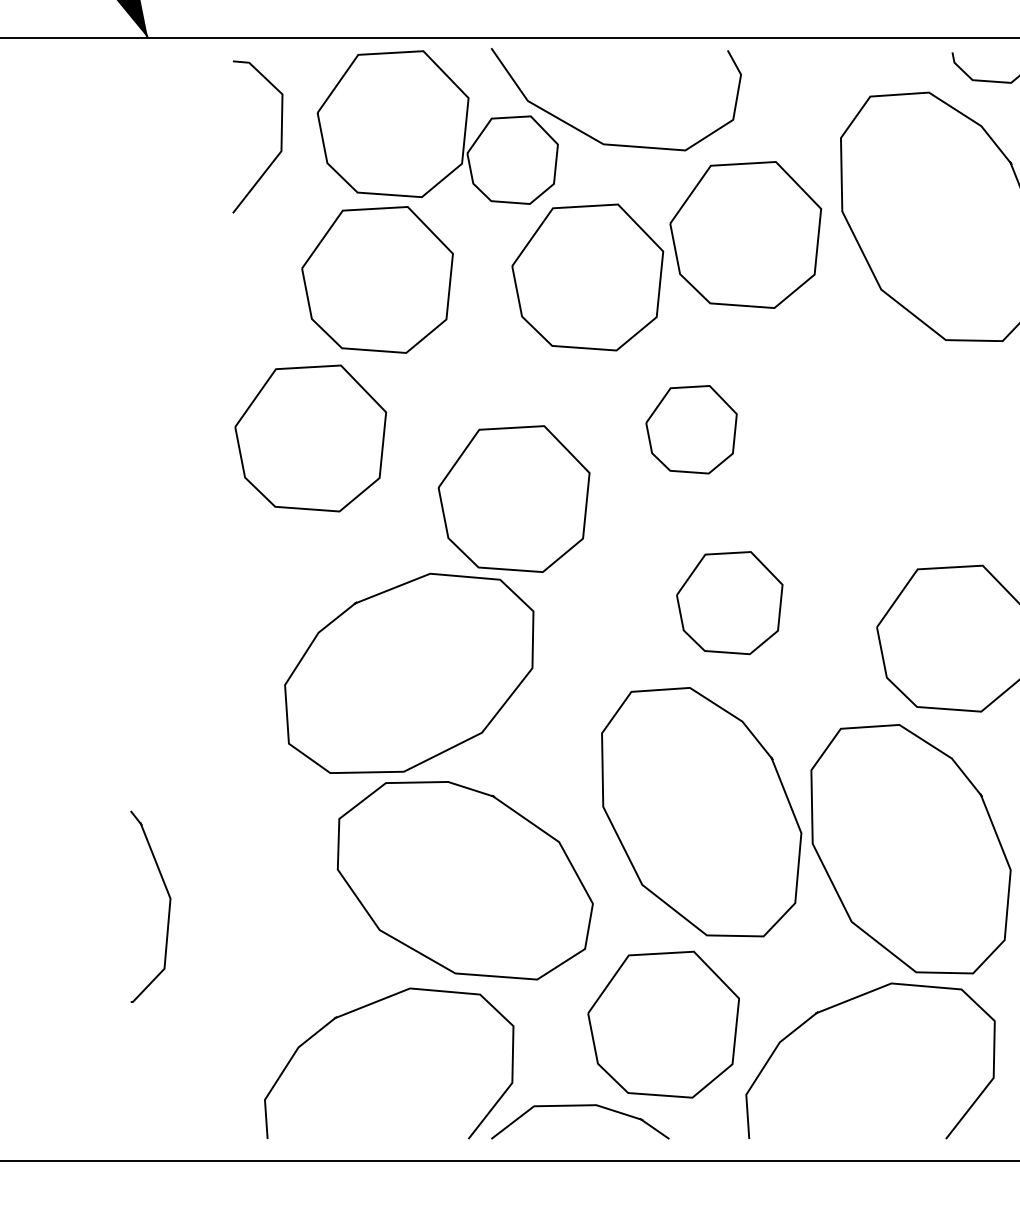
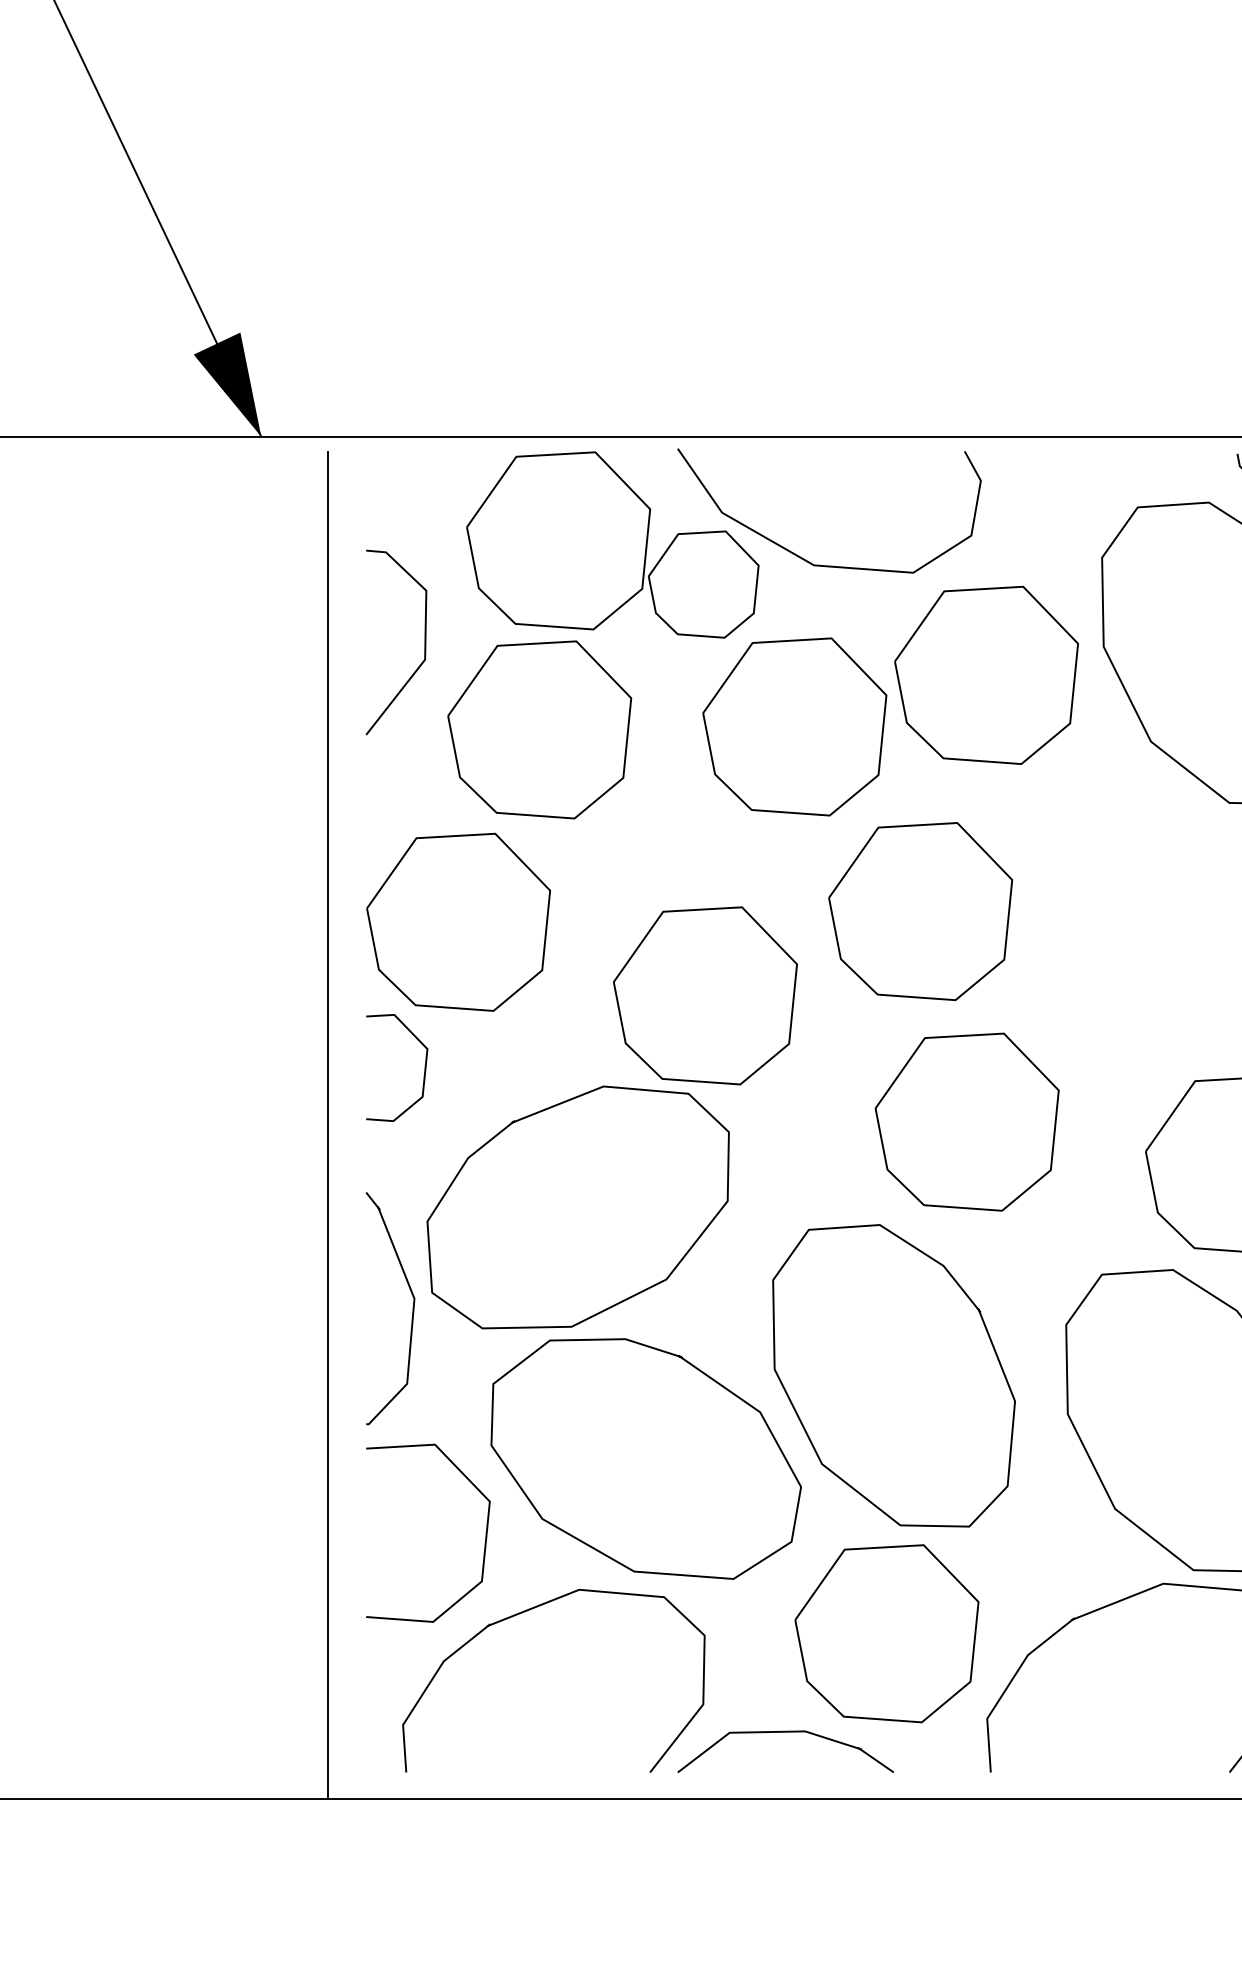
line: (280, 137) -> (424, 642), moved
part: (691, 429) -> (920, 911), size x1.67
curve: (282, 558) -> (424, 1067), added
part: (729, 602) -> (966, 1121), size x1.43
line: (202, 605) -> (327, 1124), added
curve: (779, 780) -> (988, 1337), moved
part: (168, 906) -> (412, 1308), moved
curve: (332, 949) -> (484, 1542), added

